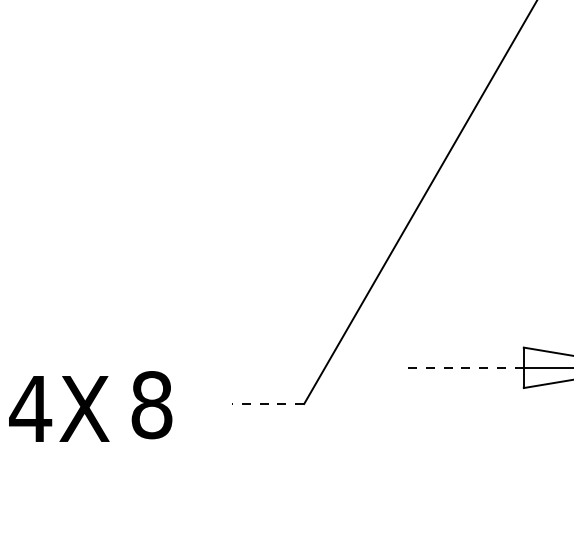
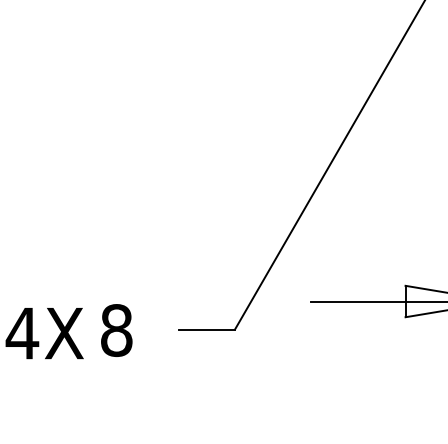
line: (461, 367) -> (357, 301), dashed -> solid
line: (267, 403) -> (206, 329), dashed -> solid

